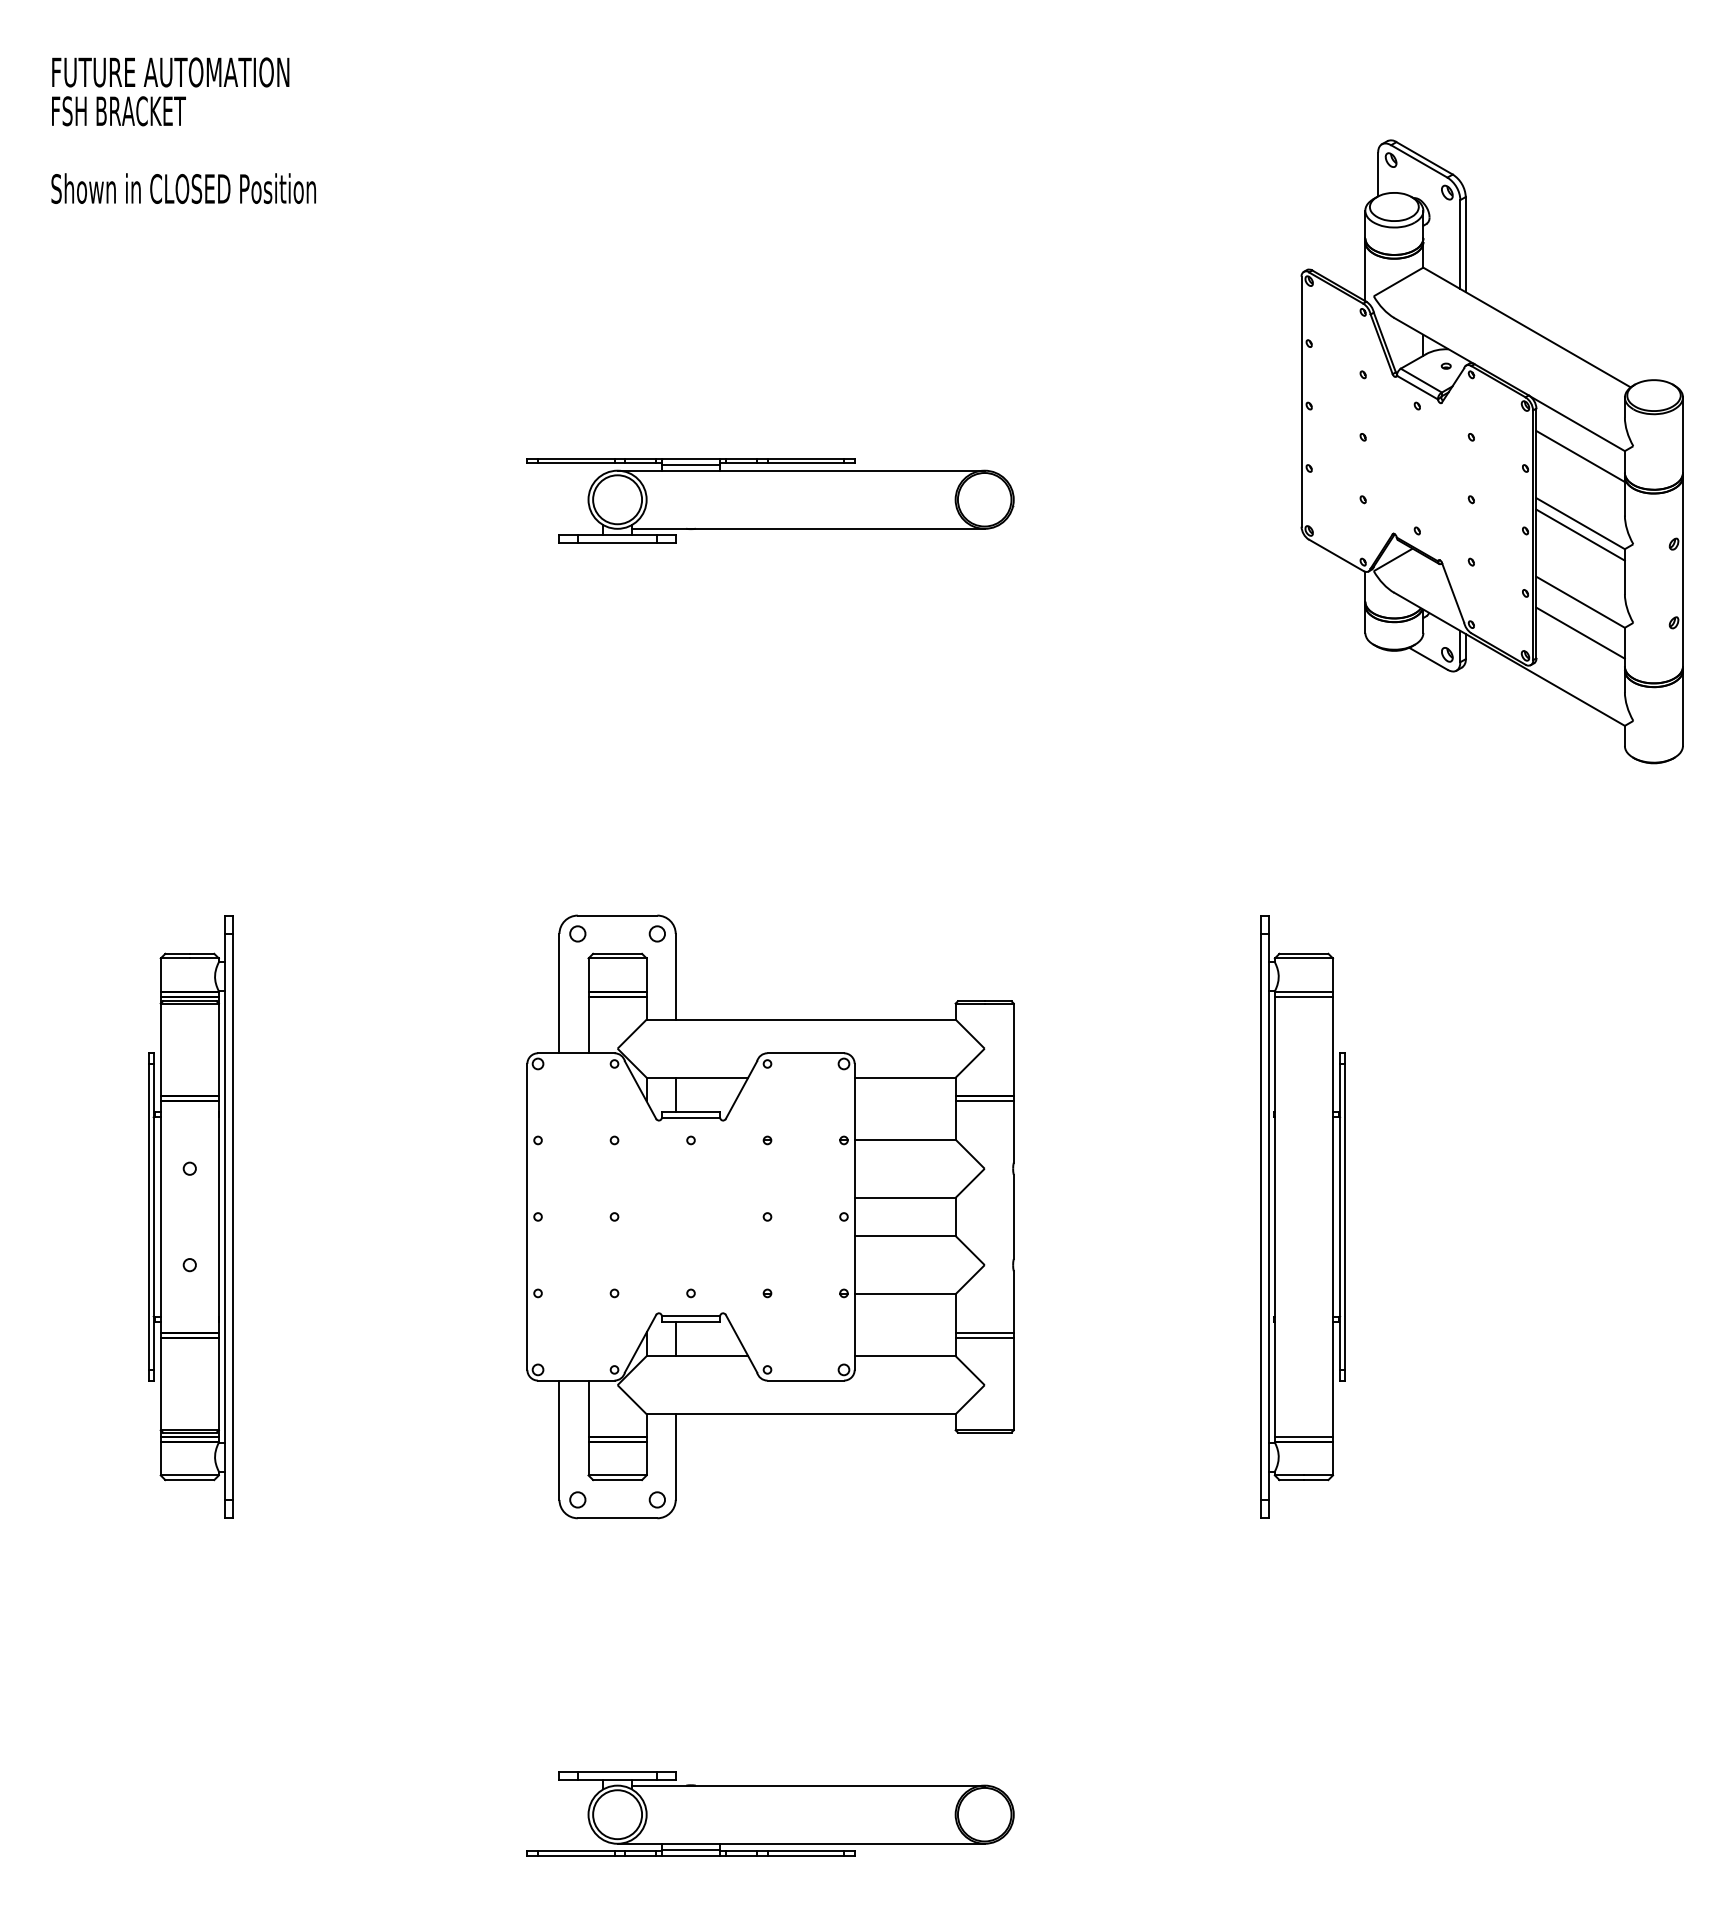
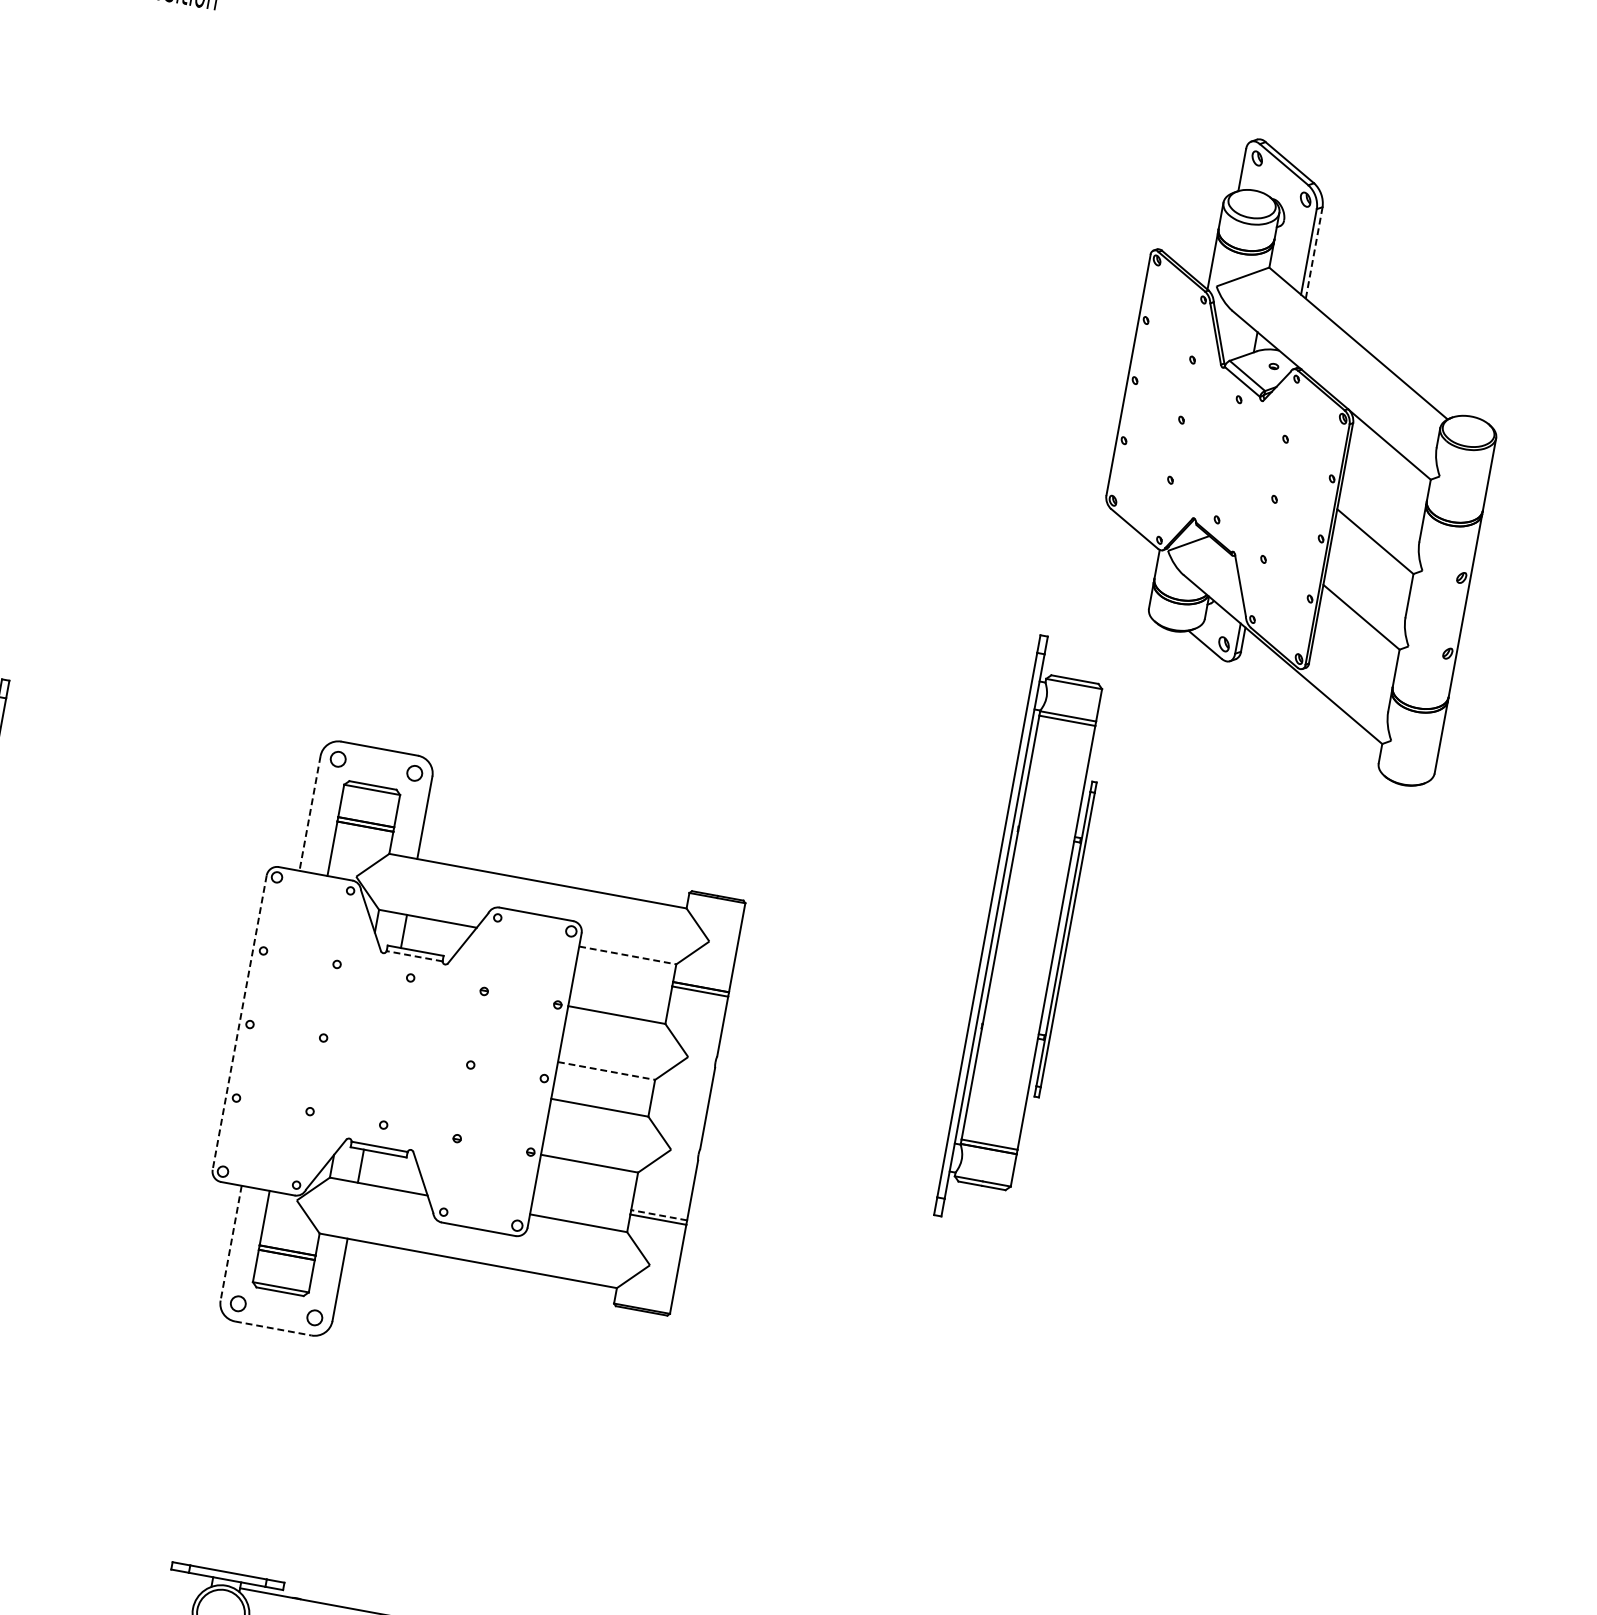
line: (1465, 244) -> (1313, 252), solid -> dashed
line: (1580, 456) -> (1387, 477), removed
part: (770, 500) -> (600, 376), removed
line: (1580, 534) -> (1373, 552), removed
line: (1580, 632) -> (1356, 646), removed
line: (559, 993) -> (310, 813), solid -> dashed
line: (905, 1077) -> (628, 955), solid -> dashed
line: (690, 1117) -> (414, 955), solid -> dashed
line: (905, 1197) -> (606, 1070), solid -> dashed
line: (527, 1216) -> (239, 1022), solid -> dashed
part: (1302, 1216) -> (1027, 932), moved
line: (984, 1333) -> (658, 1215), solid -> dashed
line: (559, 1440) -> (231, 1243), solid -> dashed
line: (617, 1518) -> (273, 1328), solid -> dashed

